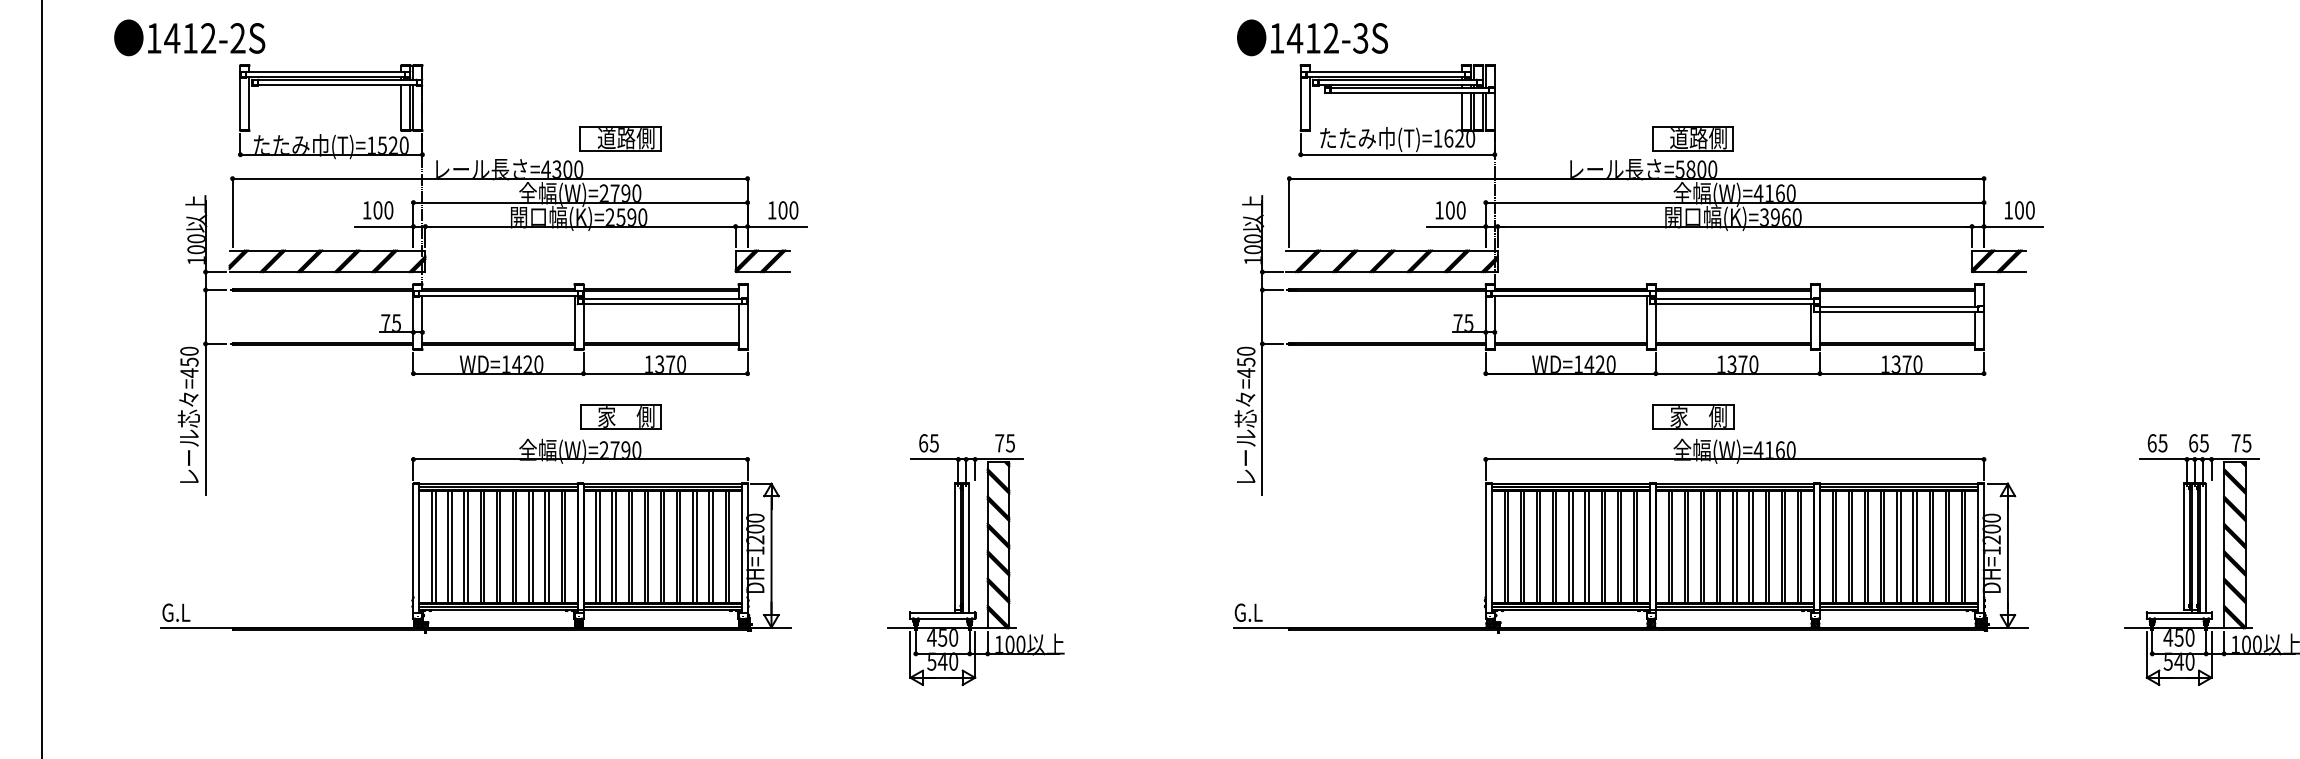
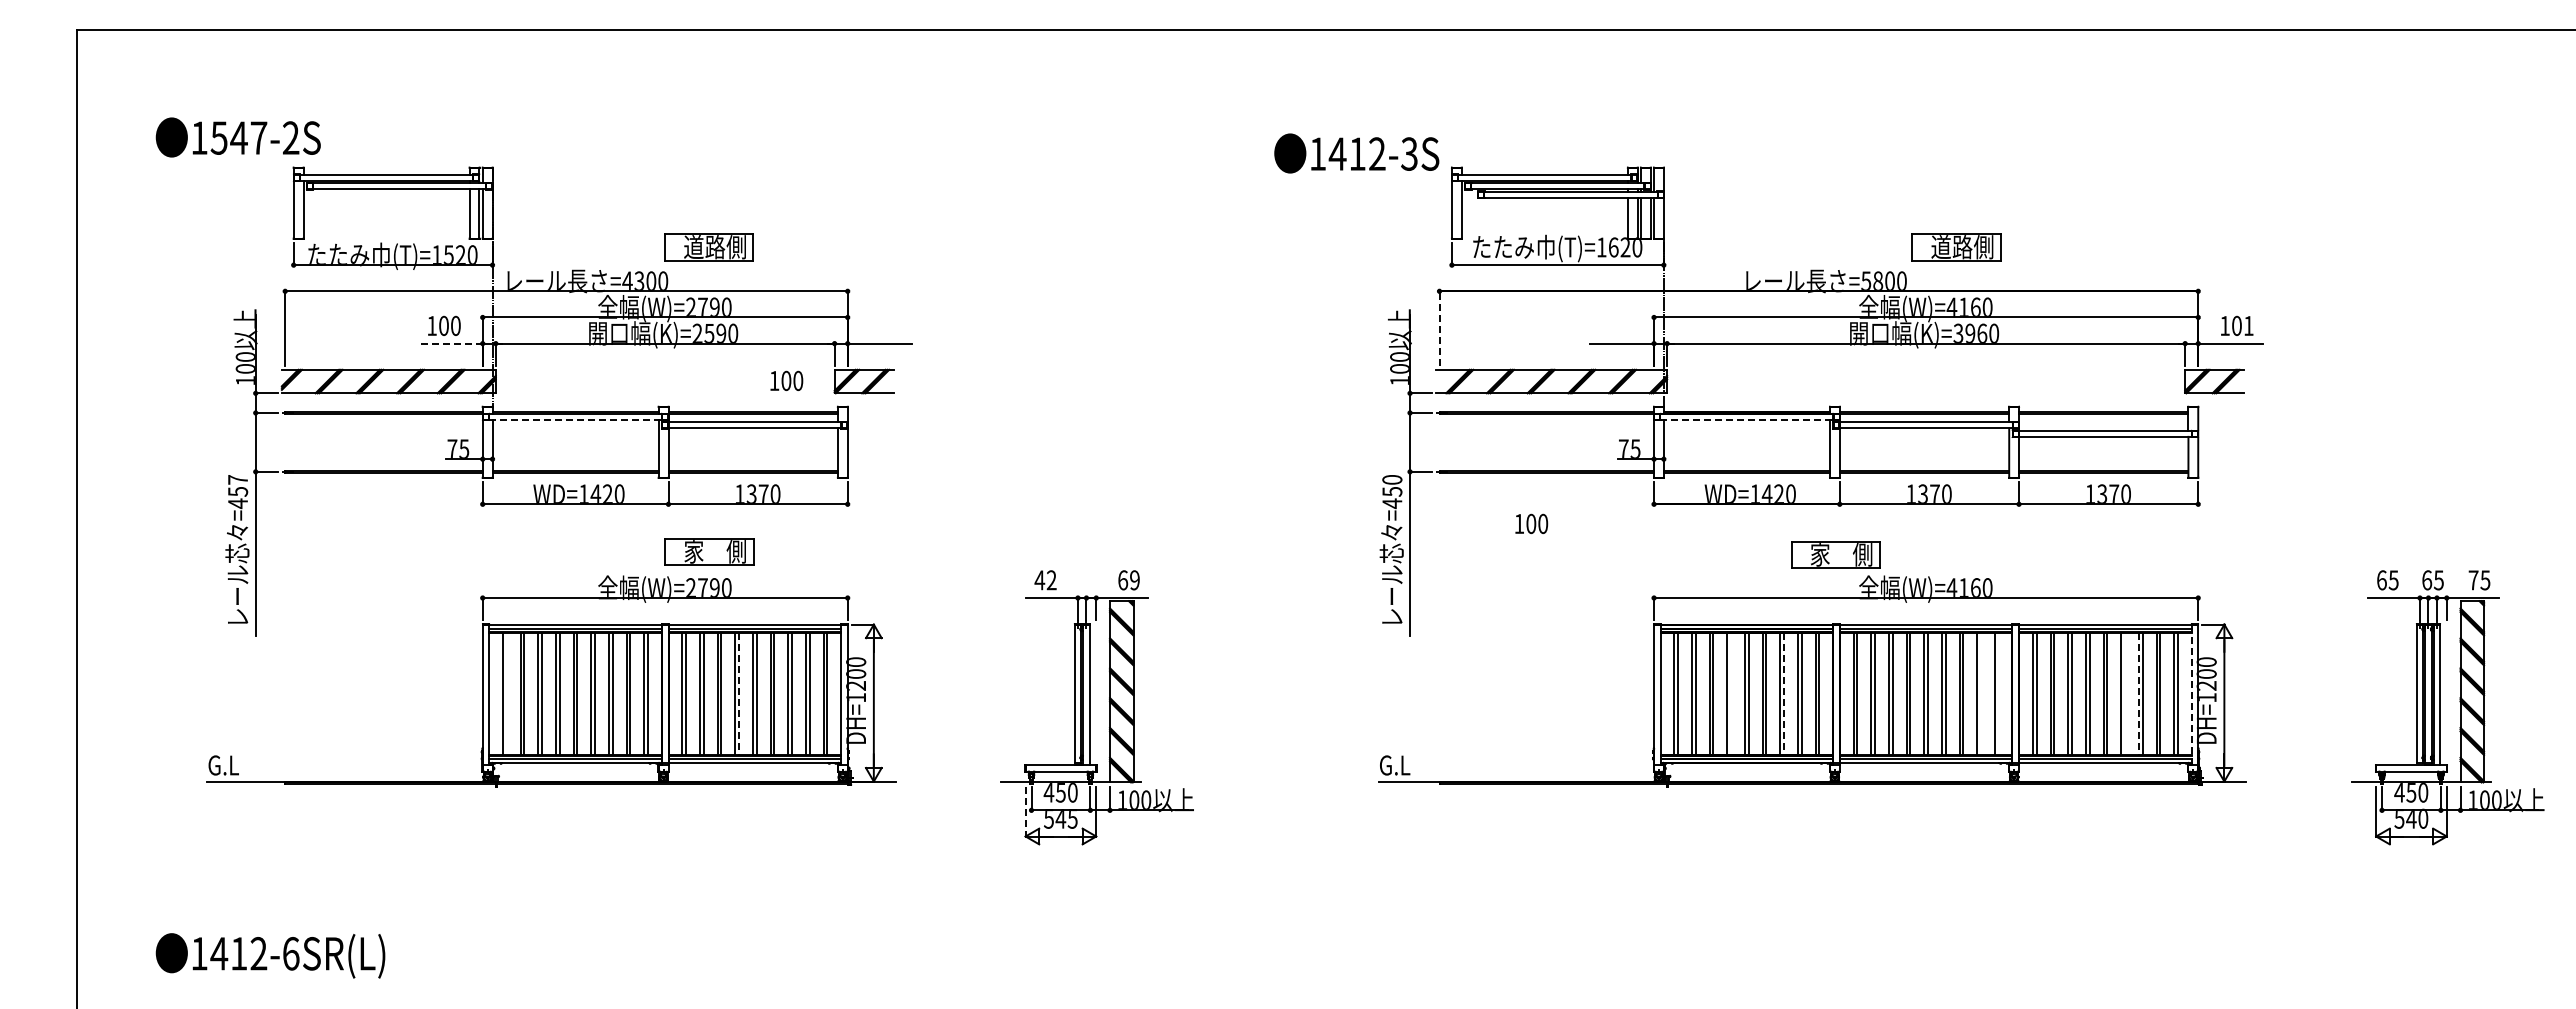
text: (189, 37) -> (238, 137), 1412-2S -> 1547-2S
text: (1312, 37) -> (1356, 153), moved
part: (1693, 138) -> (1956, 247), moved
text: (783, 209) -> (786, 380), moved
text: (1450, 209) -> (1531, 523), moved
text: (2030, 209) -> (2248, 325), 100 -> 101
line: (1289, 211) -> (1439, 327), solid -> dashed
line: (383, 226) -> (450, 343), solid -> dashed
line: (498, 296) -> (575, 419), solid -> dashed
line: (1570, 296) -> (1746, 419), solid -> dashed
text: (189, 350) -> (238, 479), =450 -> =457
part: (1693, 416) -> (1835, 554), moved
text: (928, 443) -> (1045, 580), 65 -> 42
text: (1004, 443) -> (1128, 580), 75 -> 69
line: (435, 546) -> (506, 693), removed
line: (1556, 546) -> (1731, 693), removed
line: (1784, 546) -> (1980, 693), removed
line: (1801, 546) -> (1998, 693), removed
line: (1916, 546) -> (2124, 693), removed
line: (648, 547) -> (739, 694), solid -> dashed
line: (1605, 547) -> (1784, 694), solid -> dashed
line: (1929, 547) -> (2138, 694), solid -> dashed
line: (1977, 547) -> (2191, 694), solid -> dashed
line: (910, 655) -> (1025, 812), solid -> dashed
text: (953, 661) -> (1072, 818), 540 -> 545

